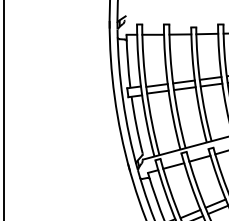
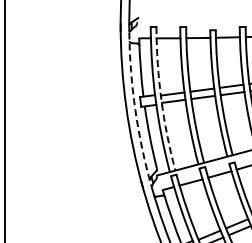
arc: (146, 90) -> (161, 99), solid -> dashed
arc: (123, 100) -> (135, 110), solid -> dashed

